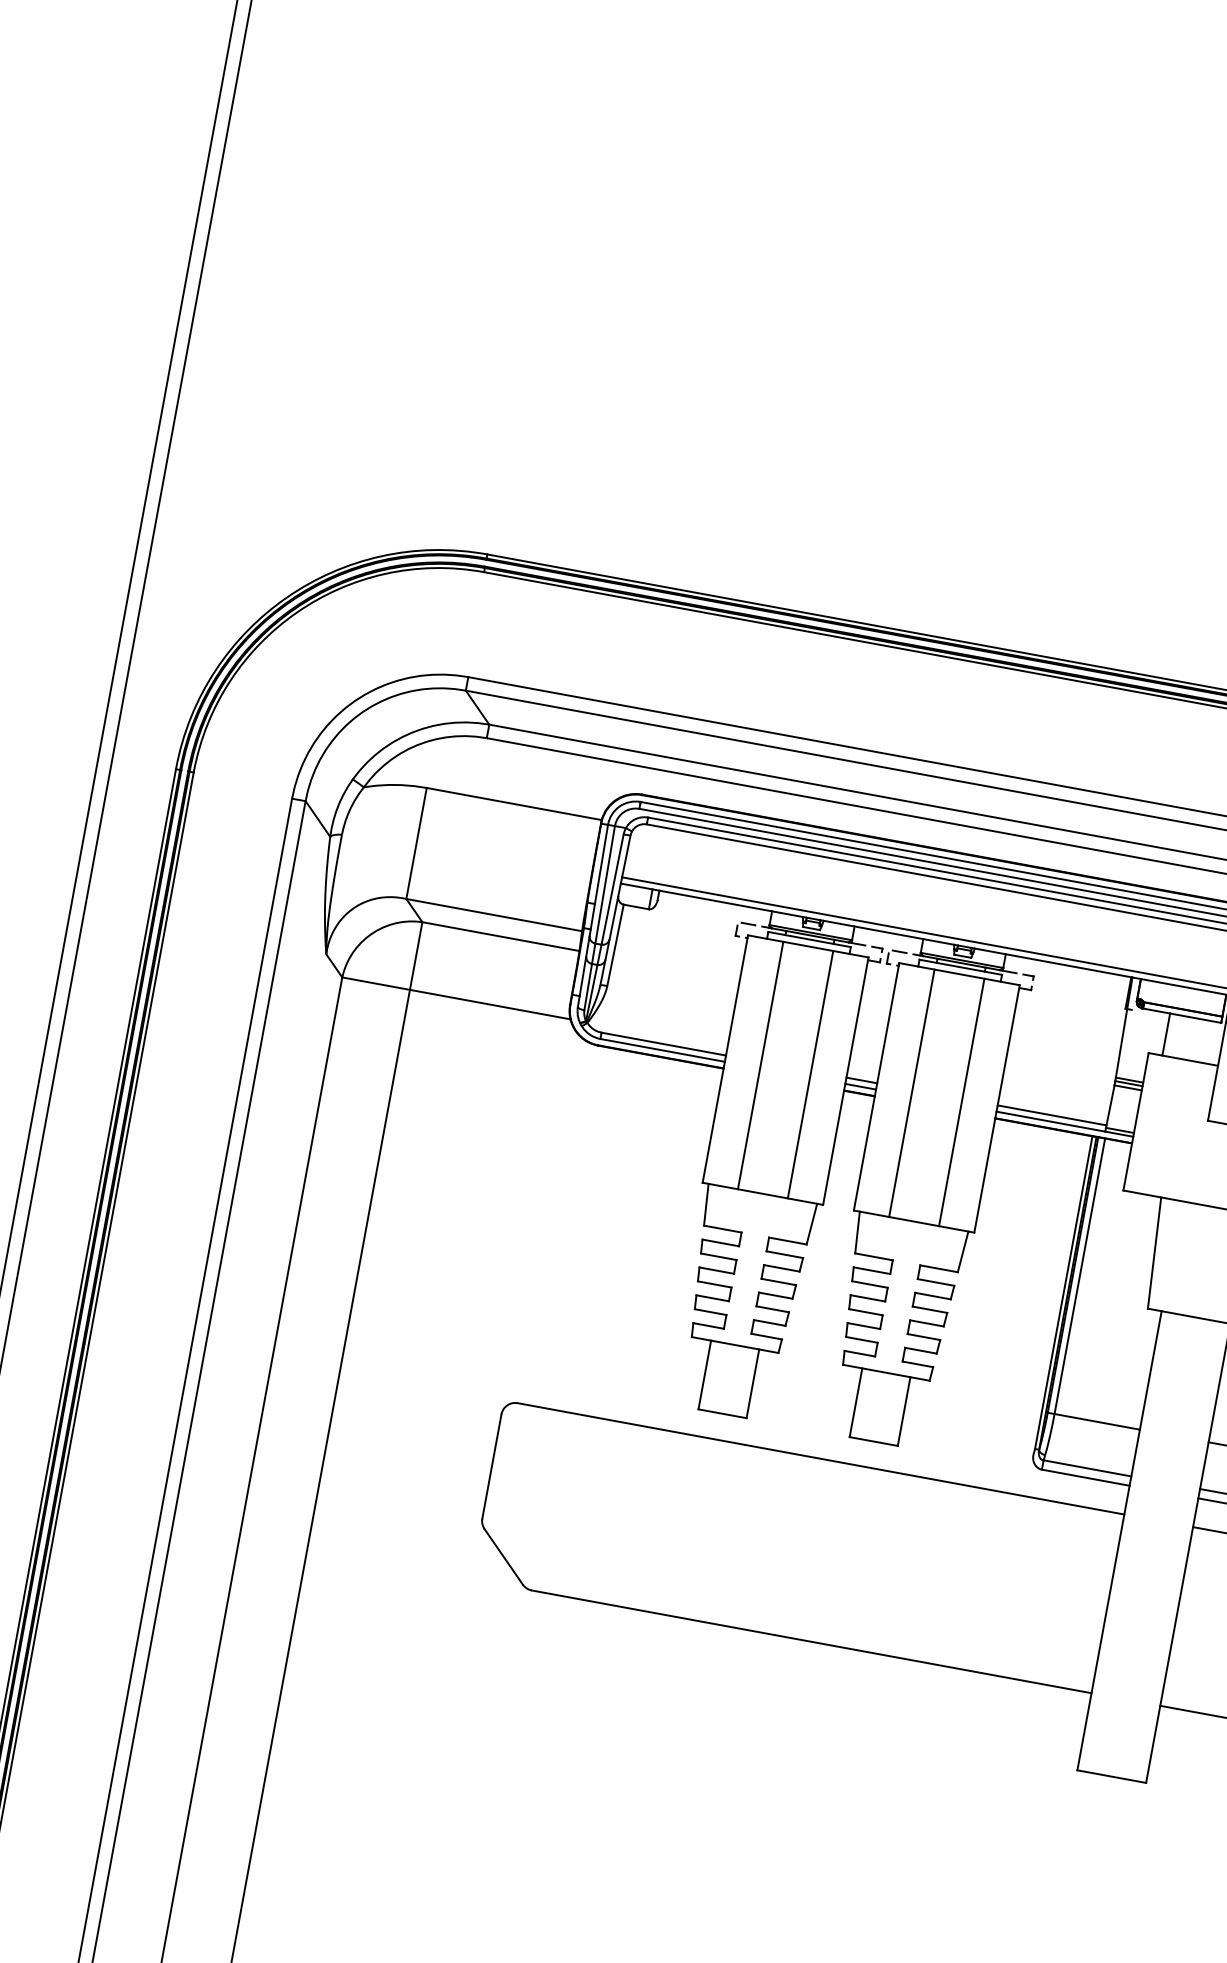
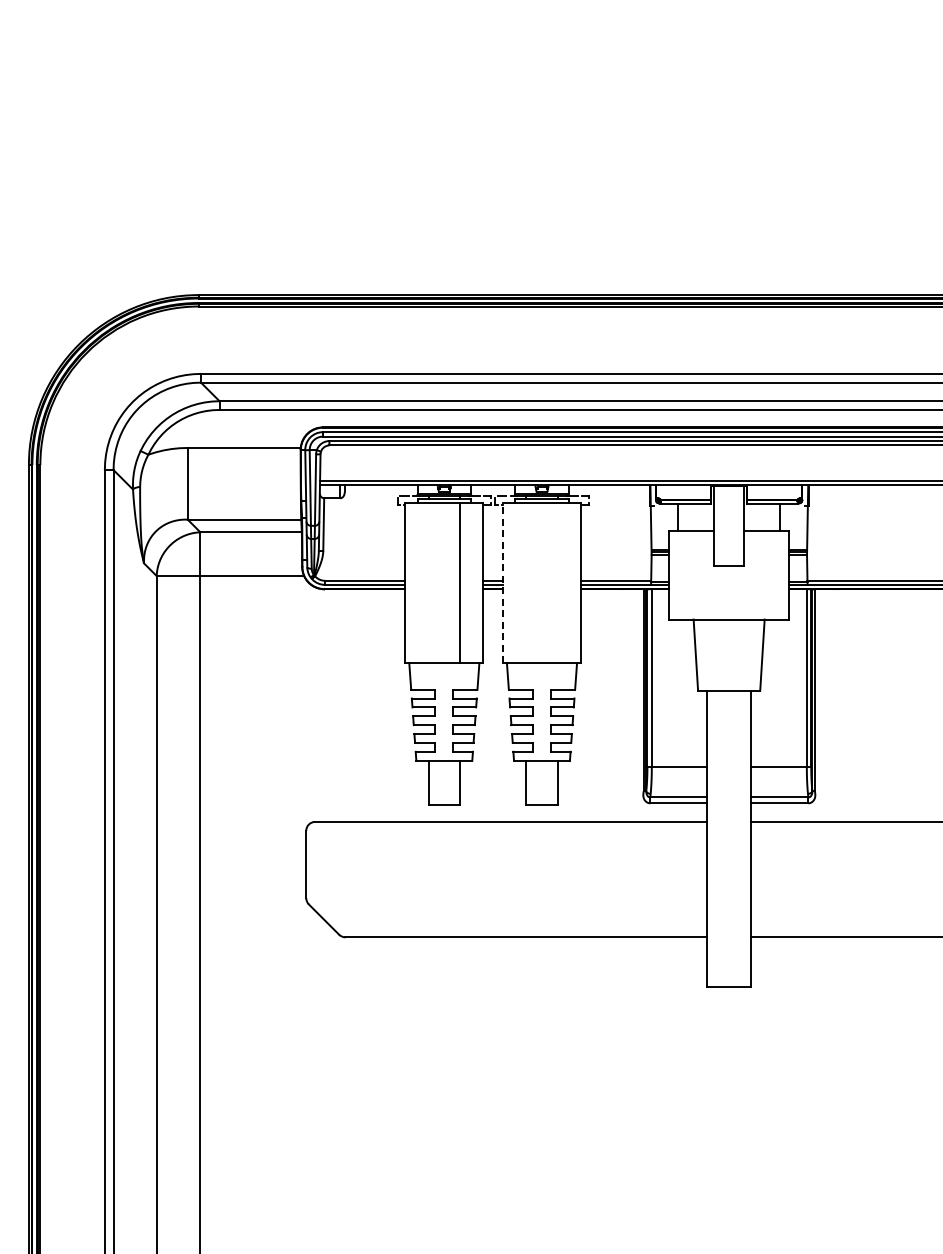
line: (760, 1066) -> (428, 583), removed
line: (877, 1087) -> (503, 583), solid -> dashed
line: (911, 1093) -> (525, 583), removed
line: (962, 1103) -> (558, 583), removed

